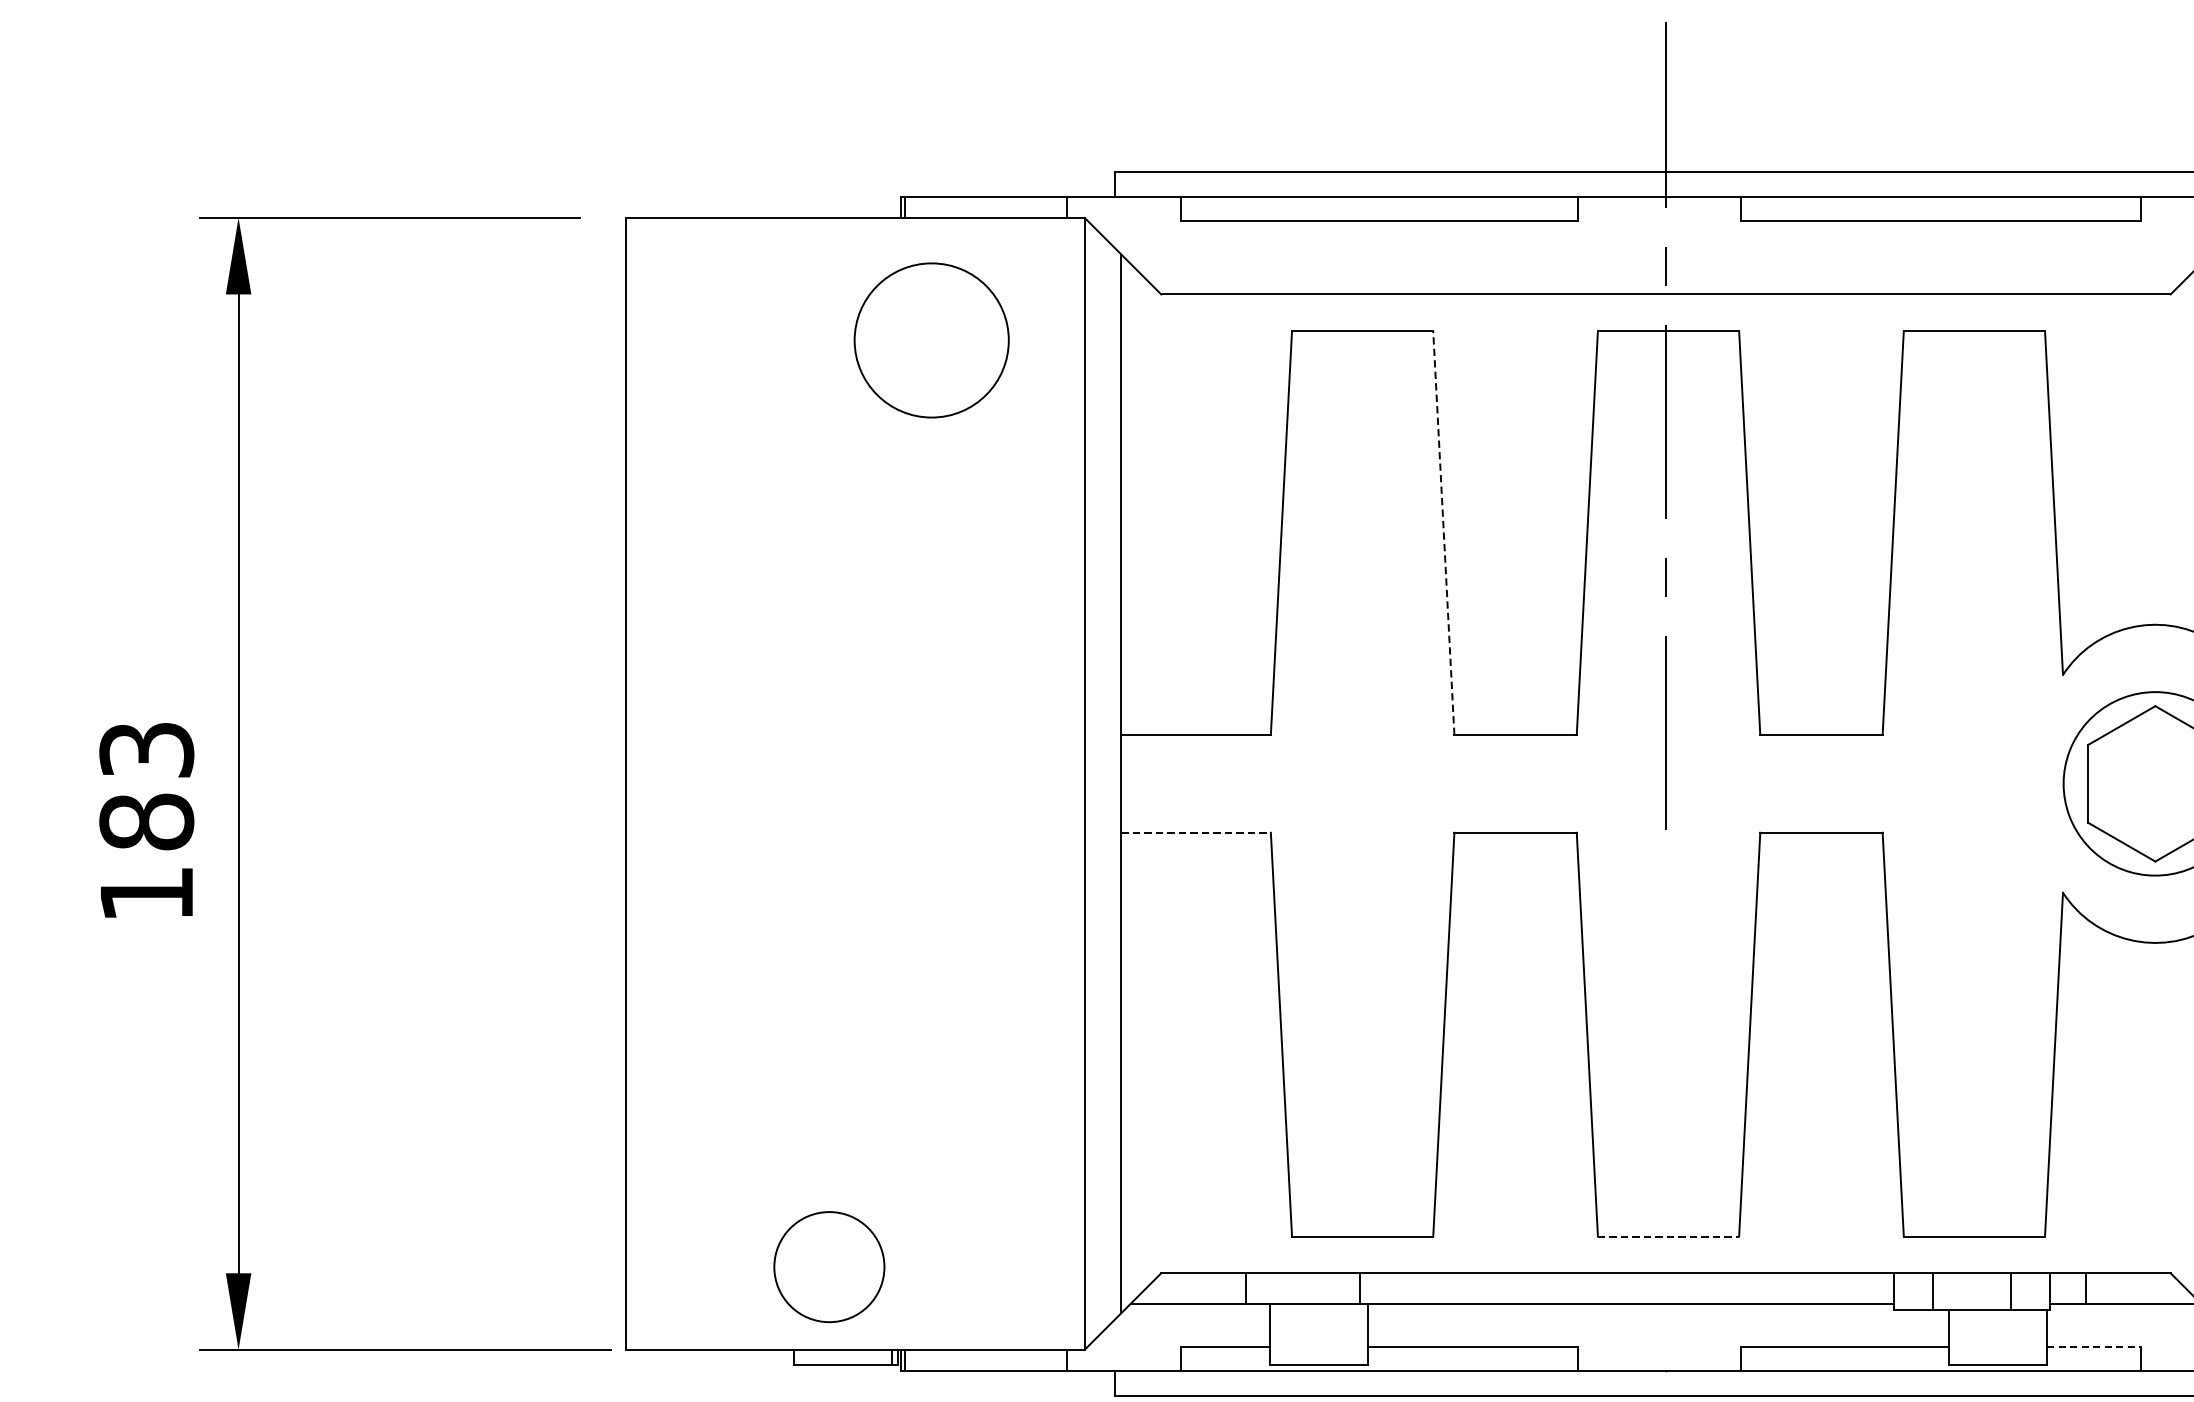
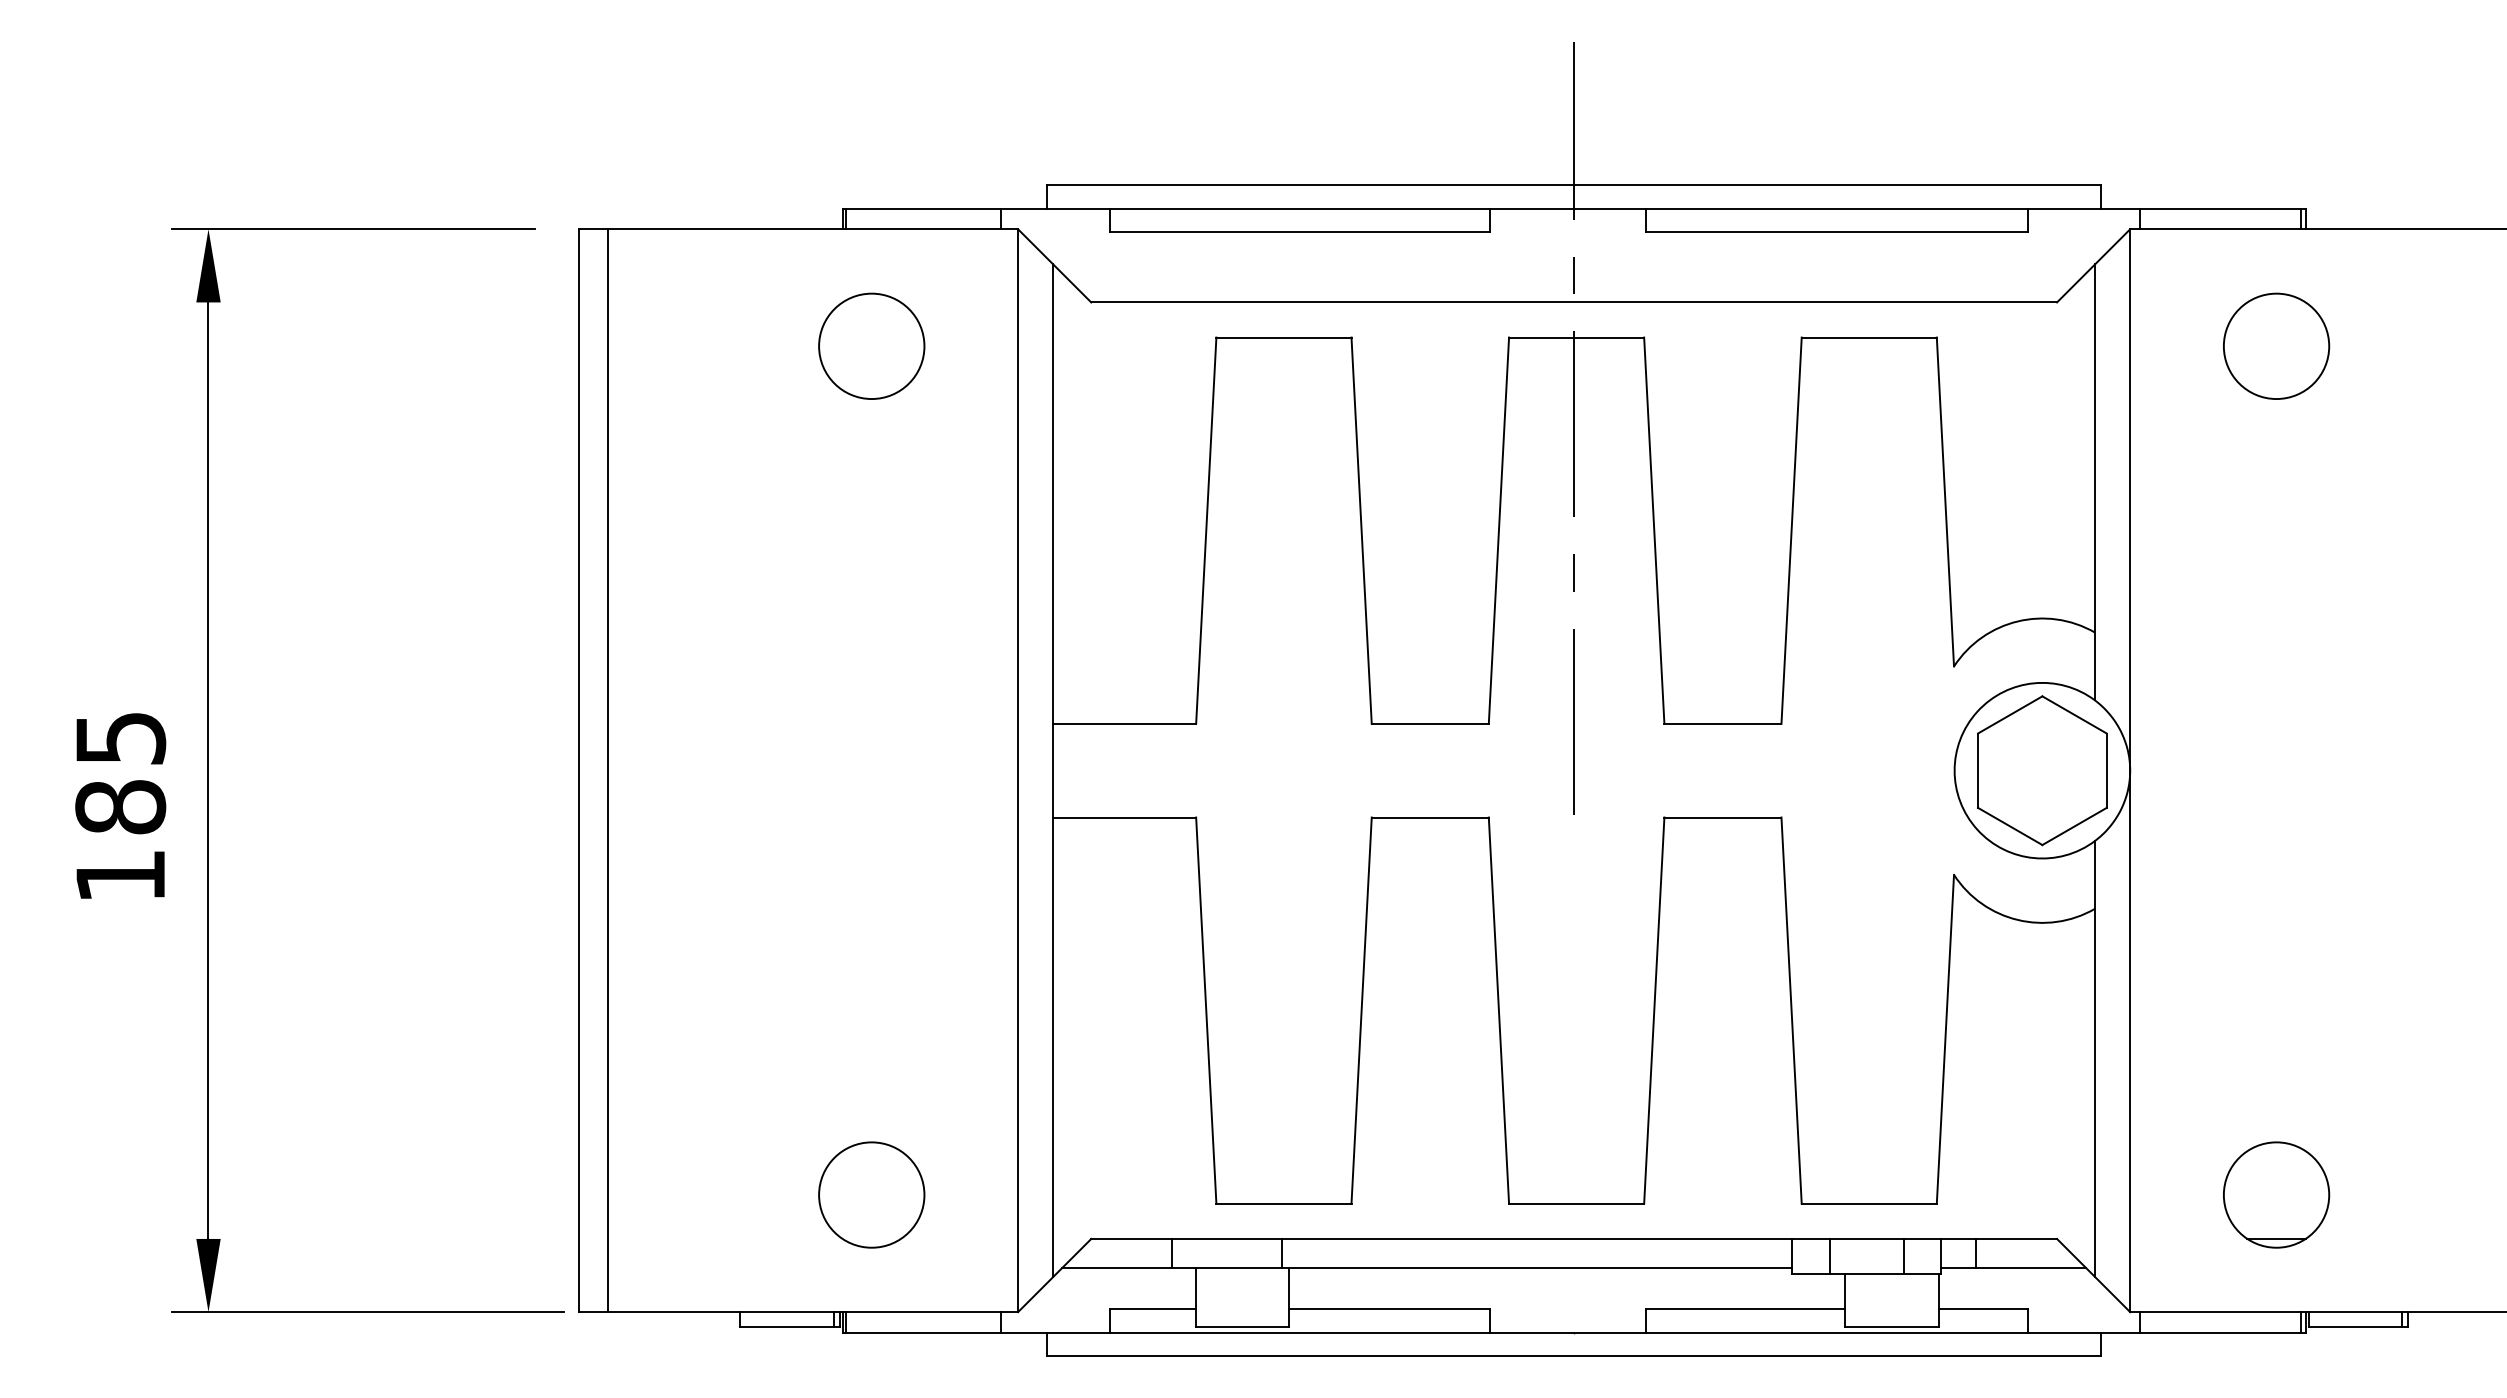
circle: (931, 339) -> (871, 345), size x0.71
line: (1443, 532) -> (1361, 530), dashed -> solid
text: (146, 750) -> (120, 738), 183 -> 185
line: (656, 783) -> (608, 770), added
line: (1197, 832) -> (1125, 817), dashed -> solid
line: (1668, 1236) -> (1576, 1203), dashed -> solid
circle: (829, 1266) -> (871, 1194), moved
line: (2093, 1347) -> (1983, 1309), dashed -> solid

